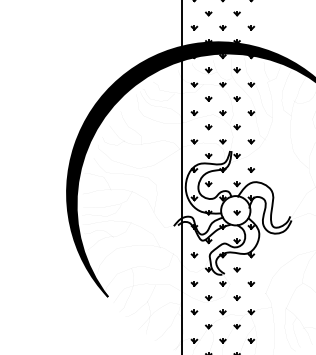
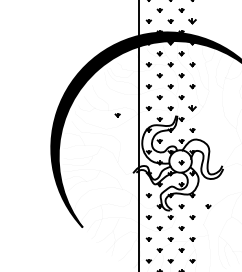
part: (251, 27) -> (192, 21), size x1.6
part: (251, 141) -> (192, 108), size x1.6
part: (153, 150) -> (117, 115), added
part: (271, 269) -> (207, 206), added

